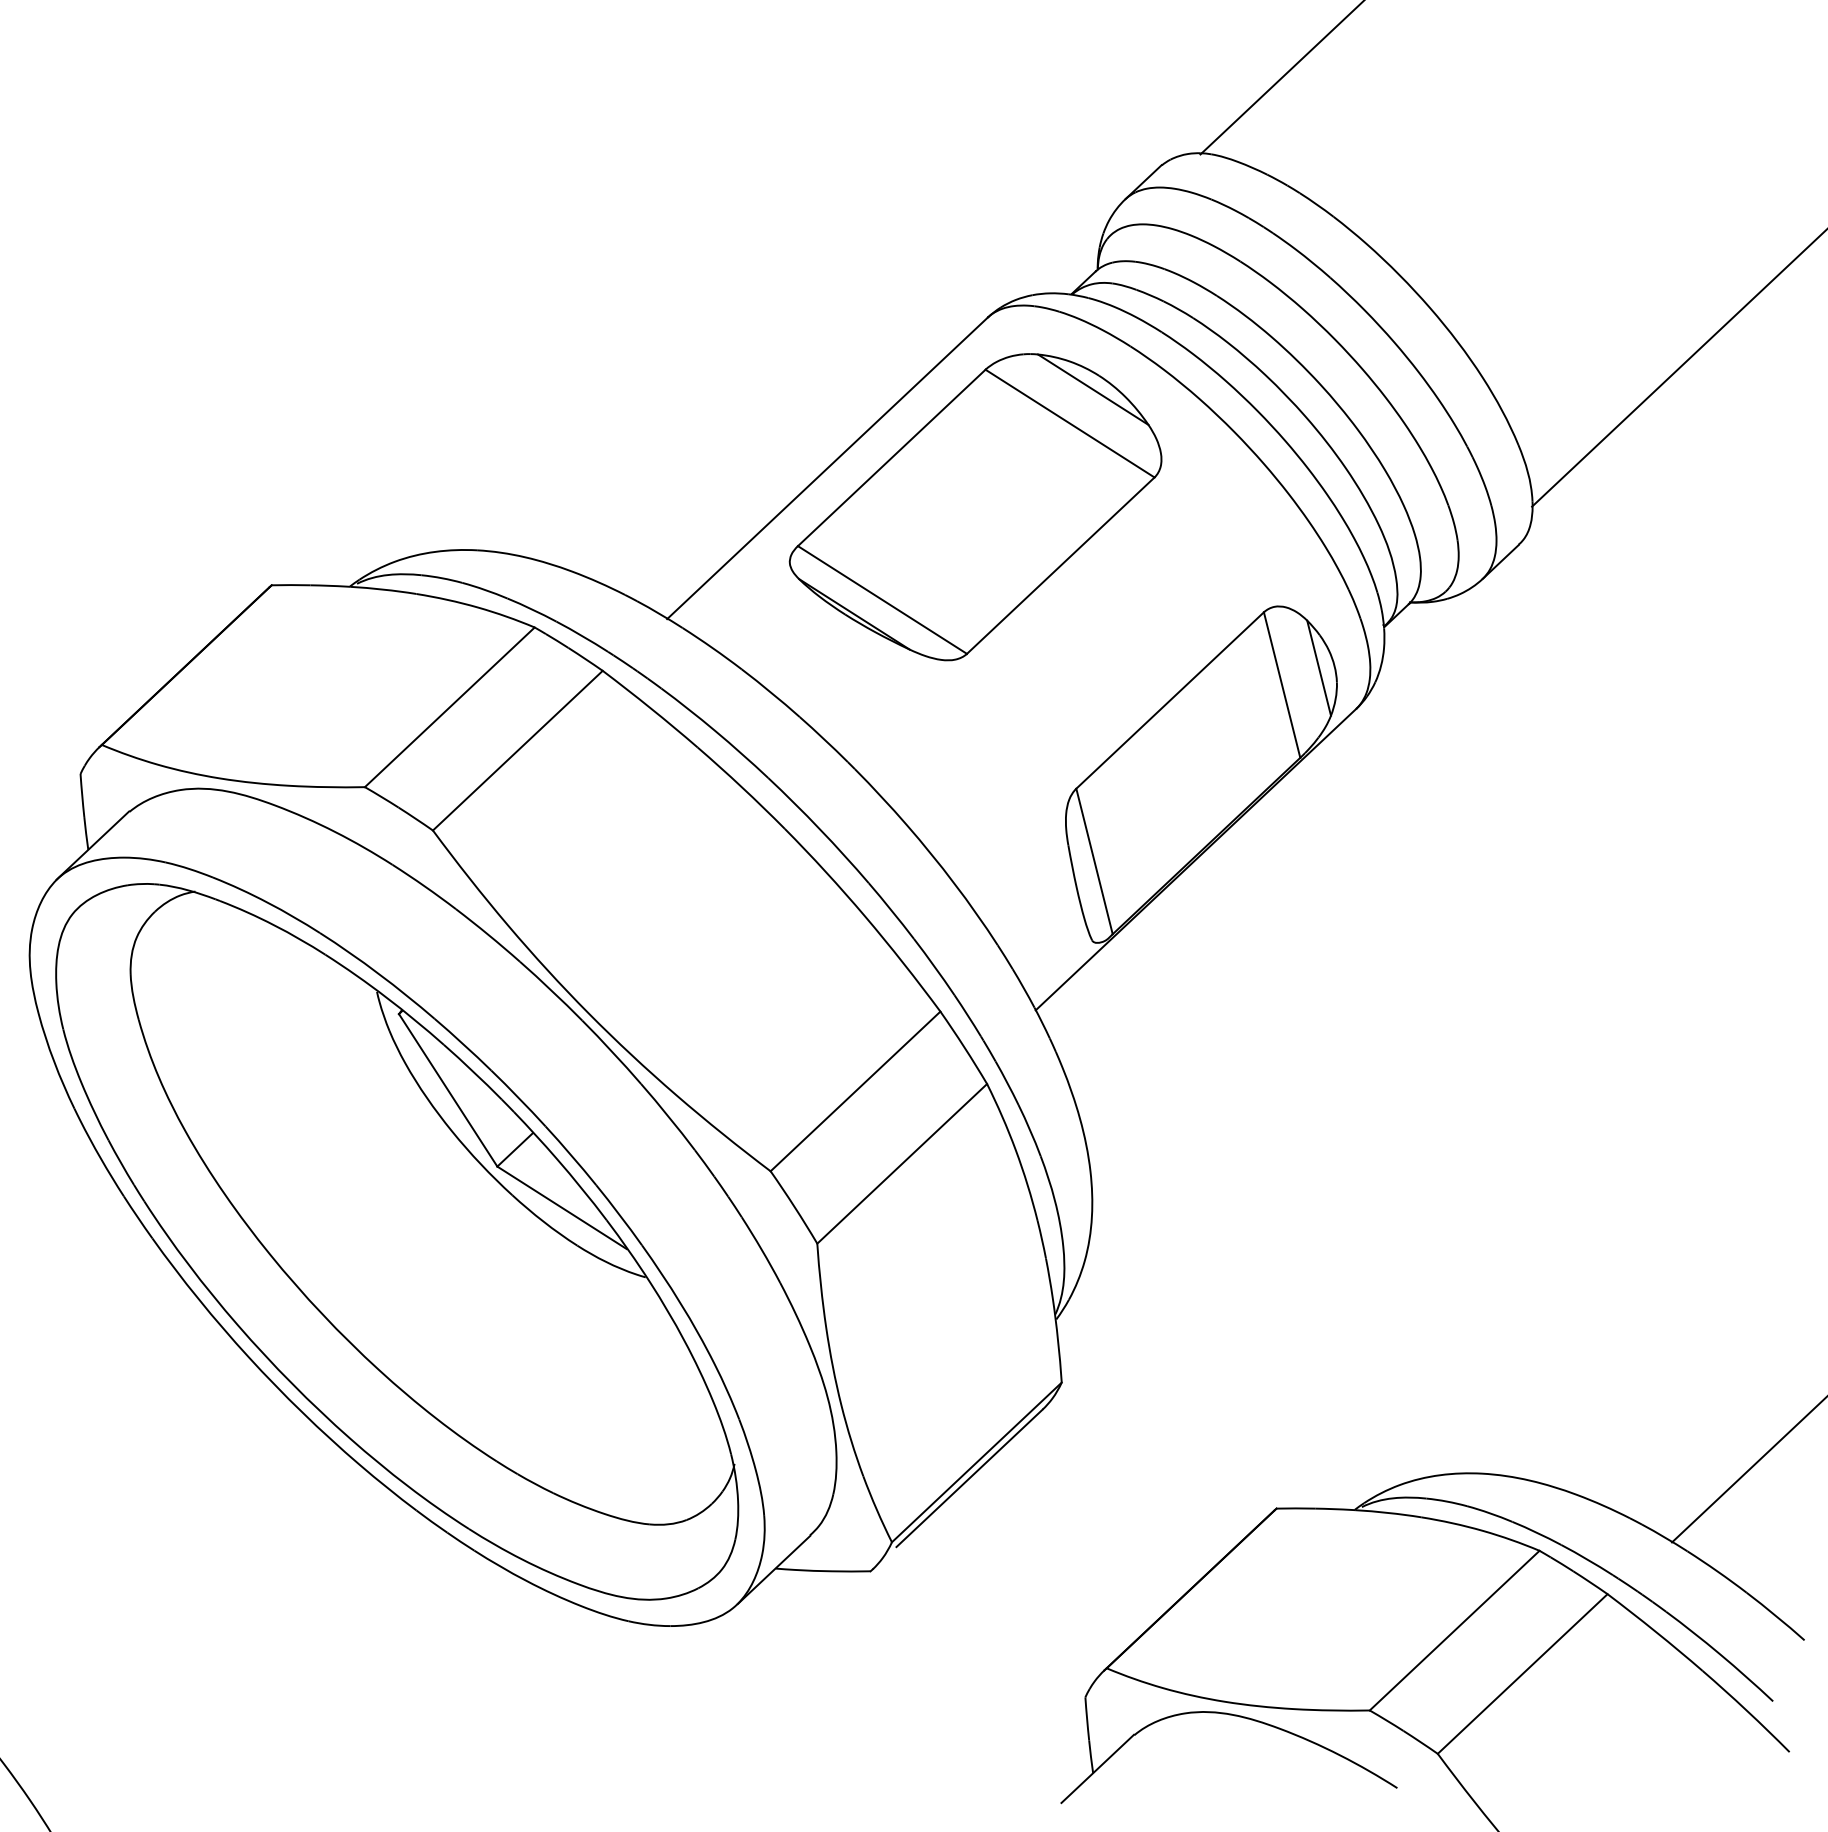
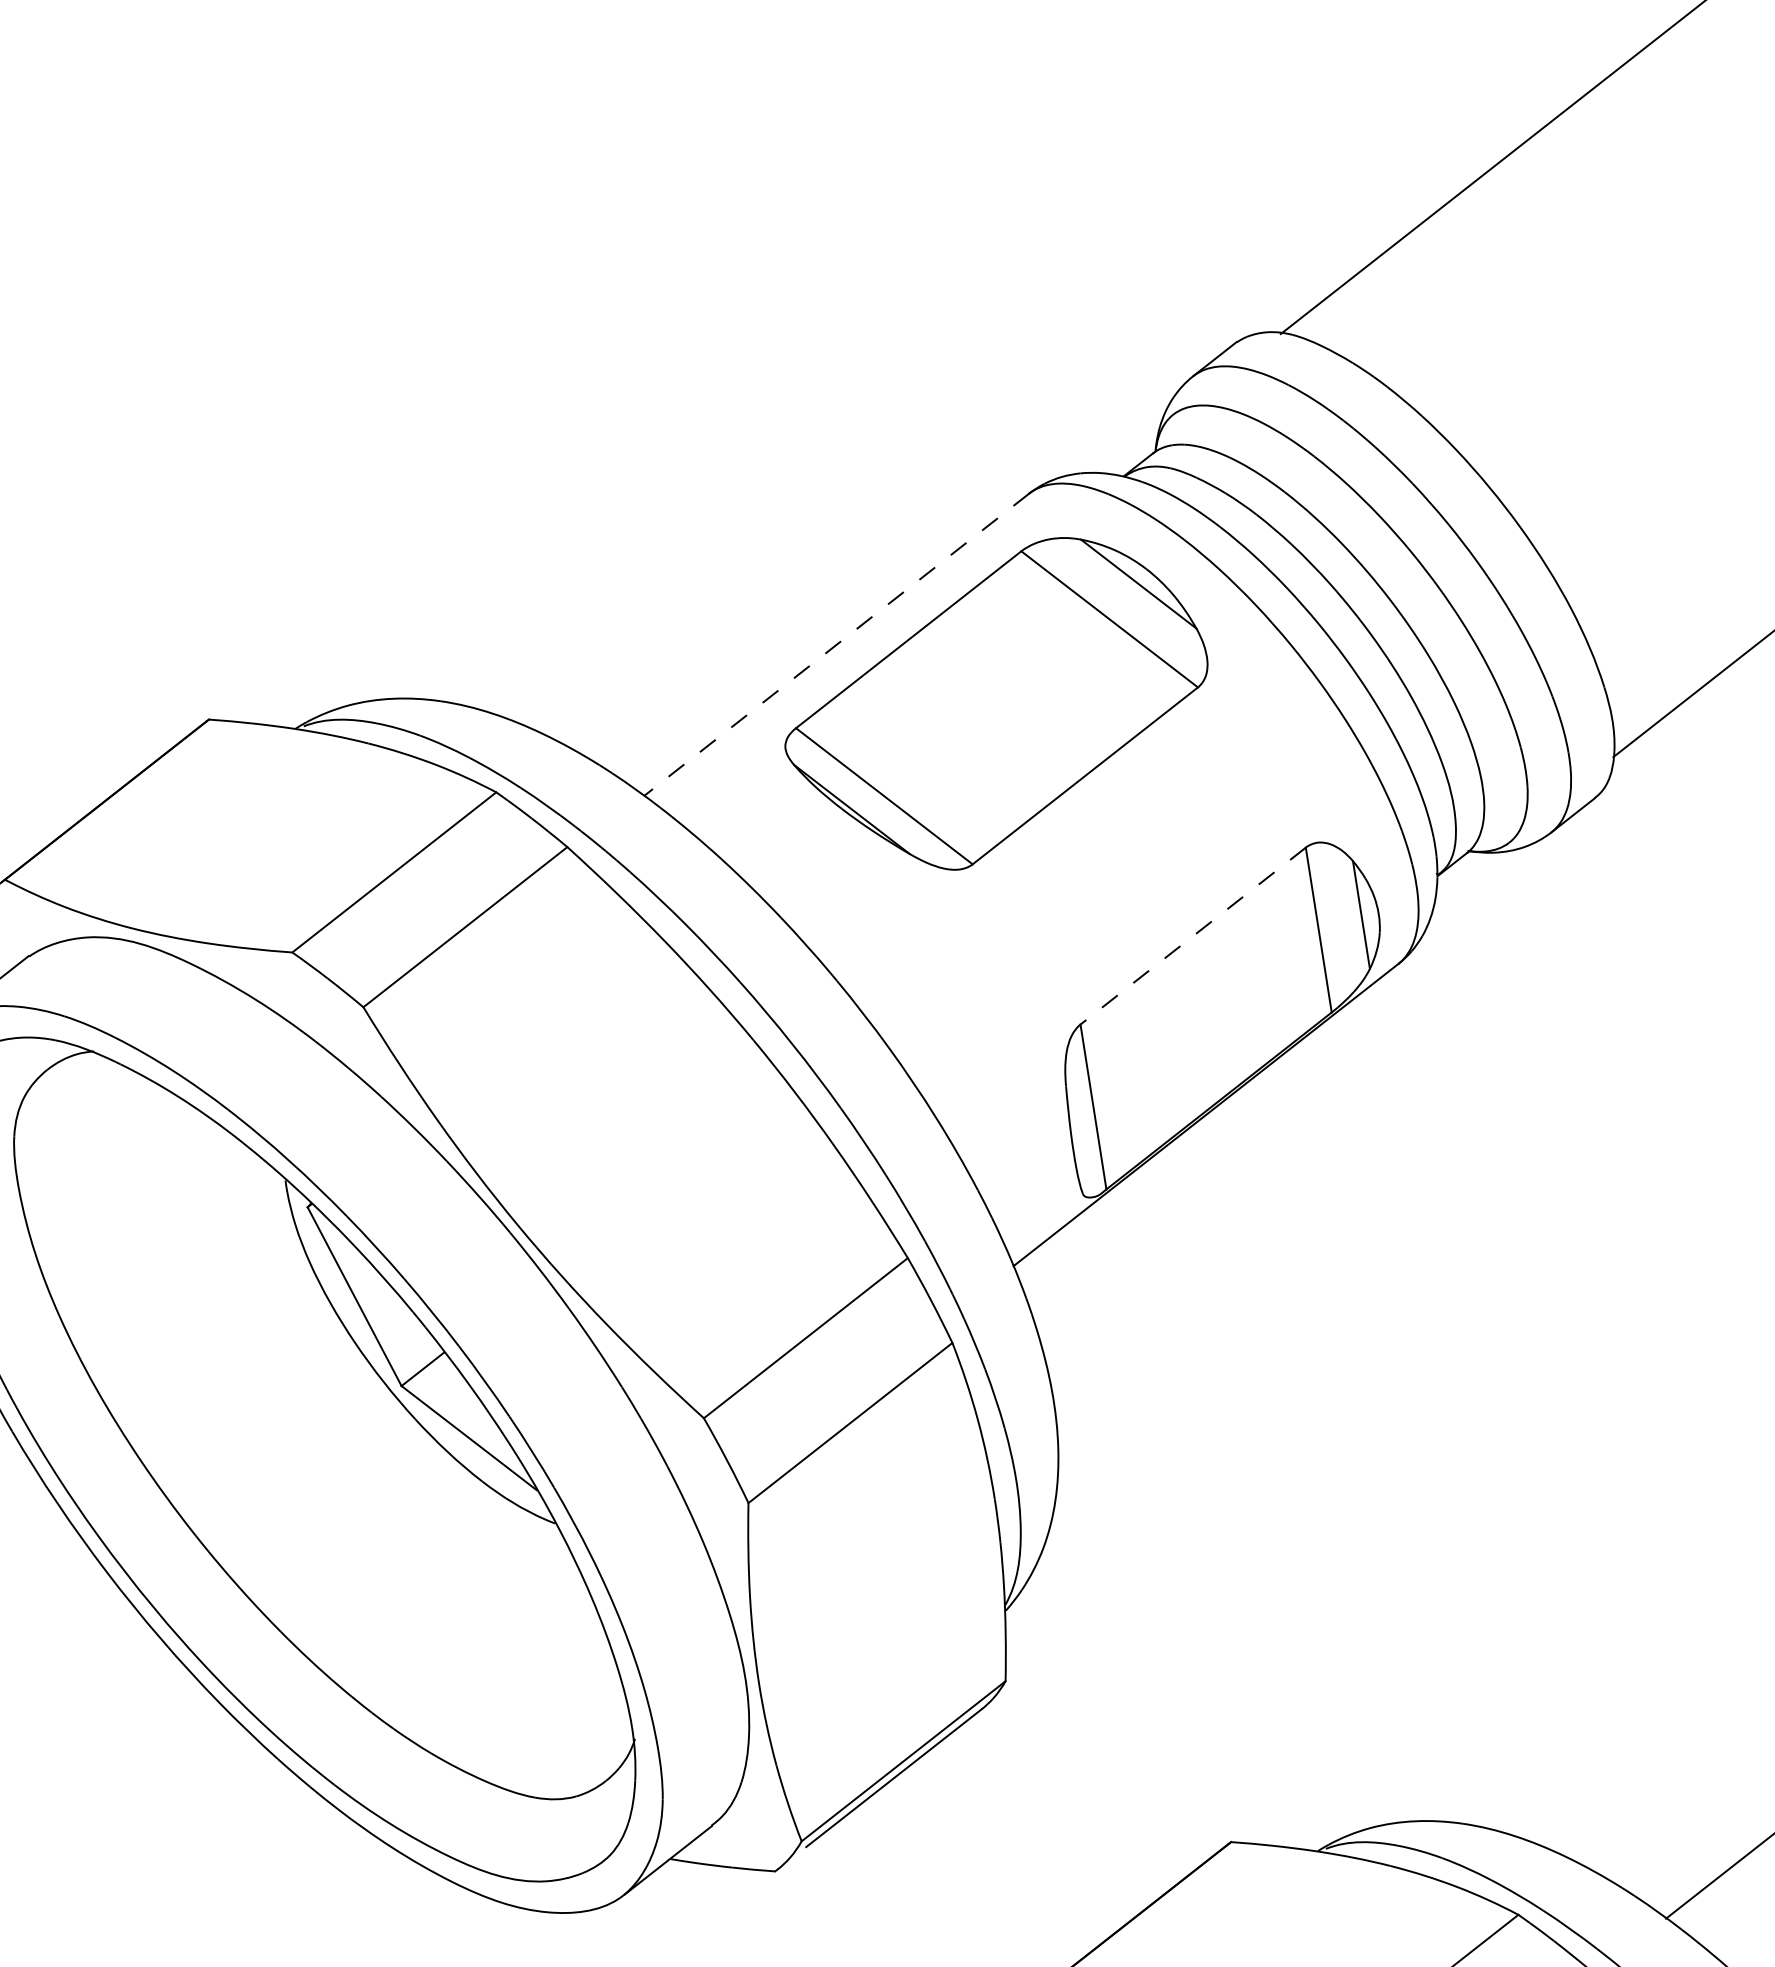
line: (827, 468) -> (836, 645), solid -> dashed
line: (1170, 700) -> (1193, 936), solid -> dashed

